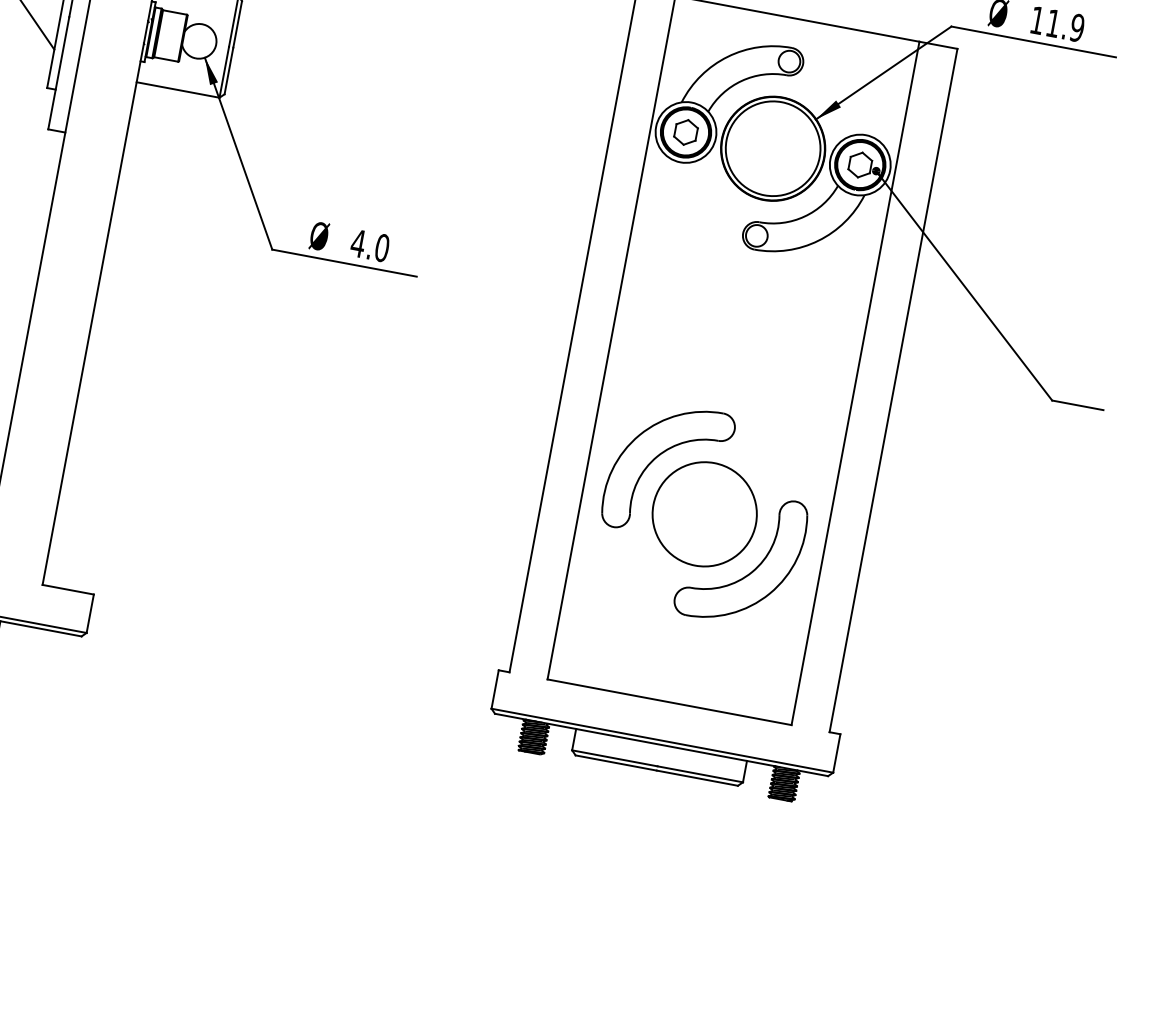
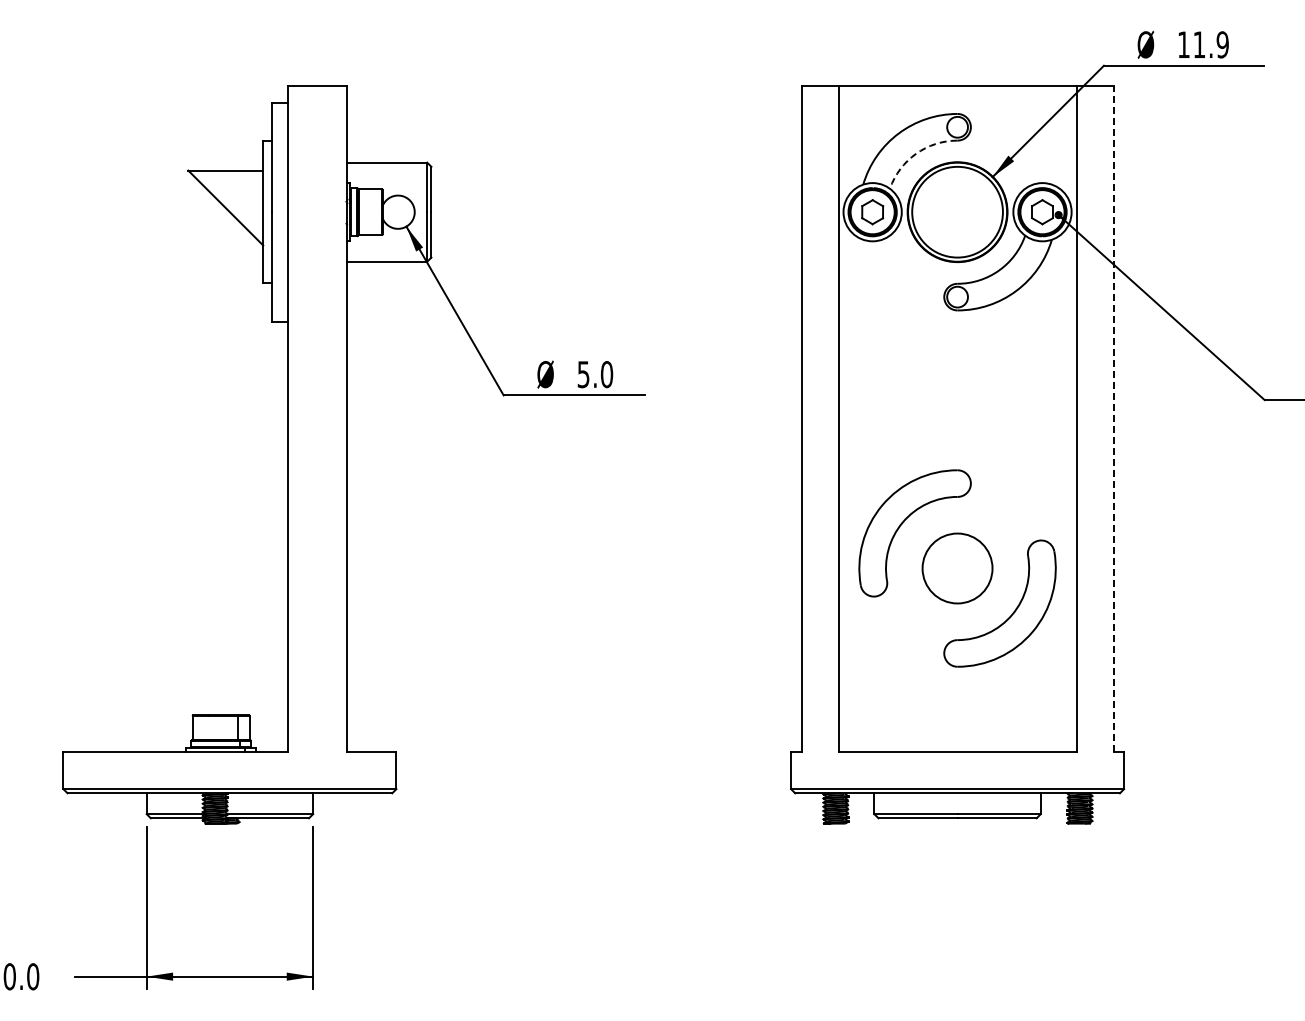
arc: (742, 80) -> (916, 153), solid -> dashed
text: (358, 243) -> (583, 374), 4.0 -> 5.0
line: (893, 390) -> (1113, 418), solid -> dashed
circle: (704, 514) -> (957, 568), size x0.7

